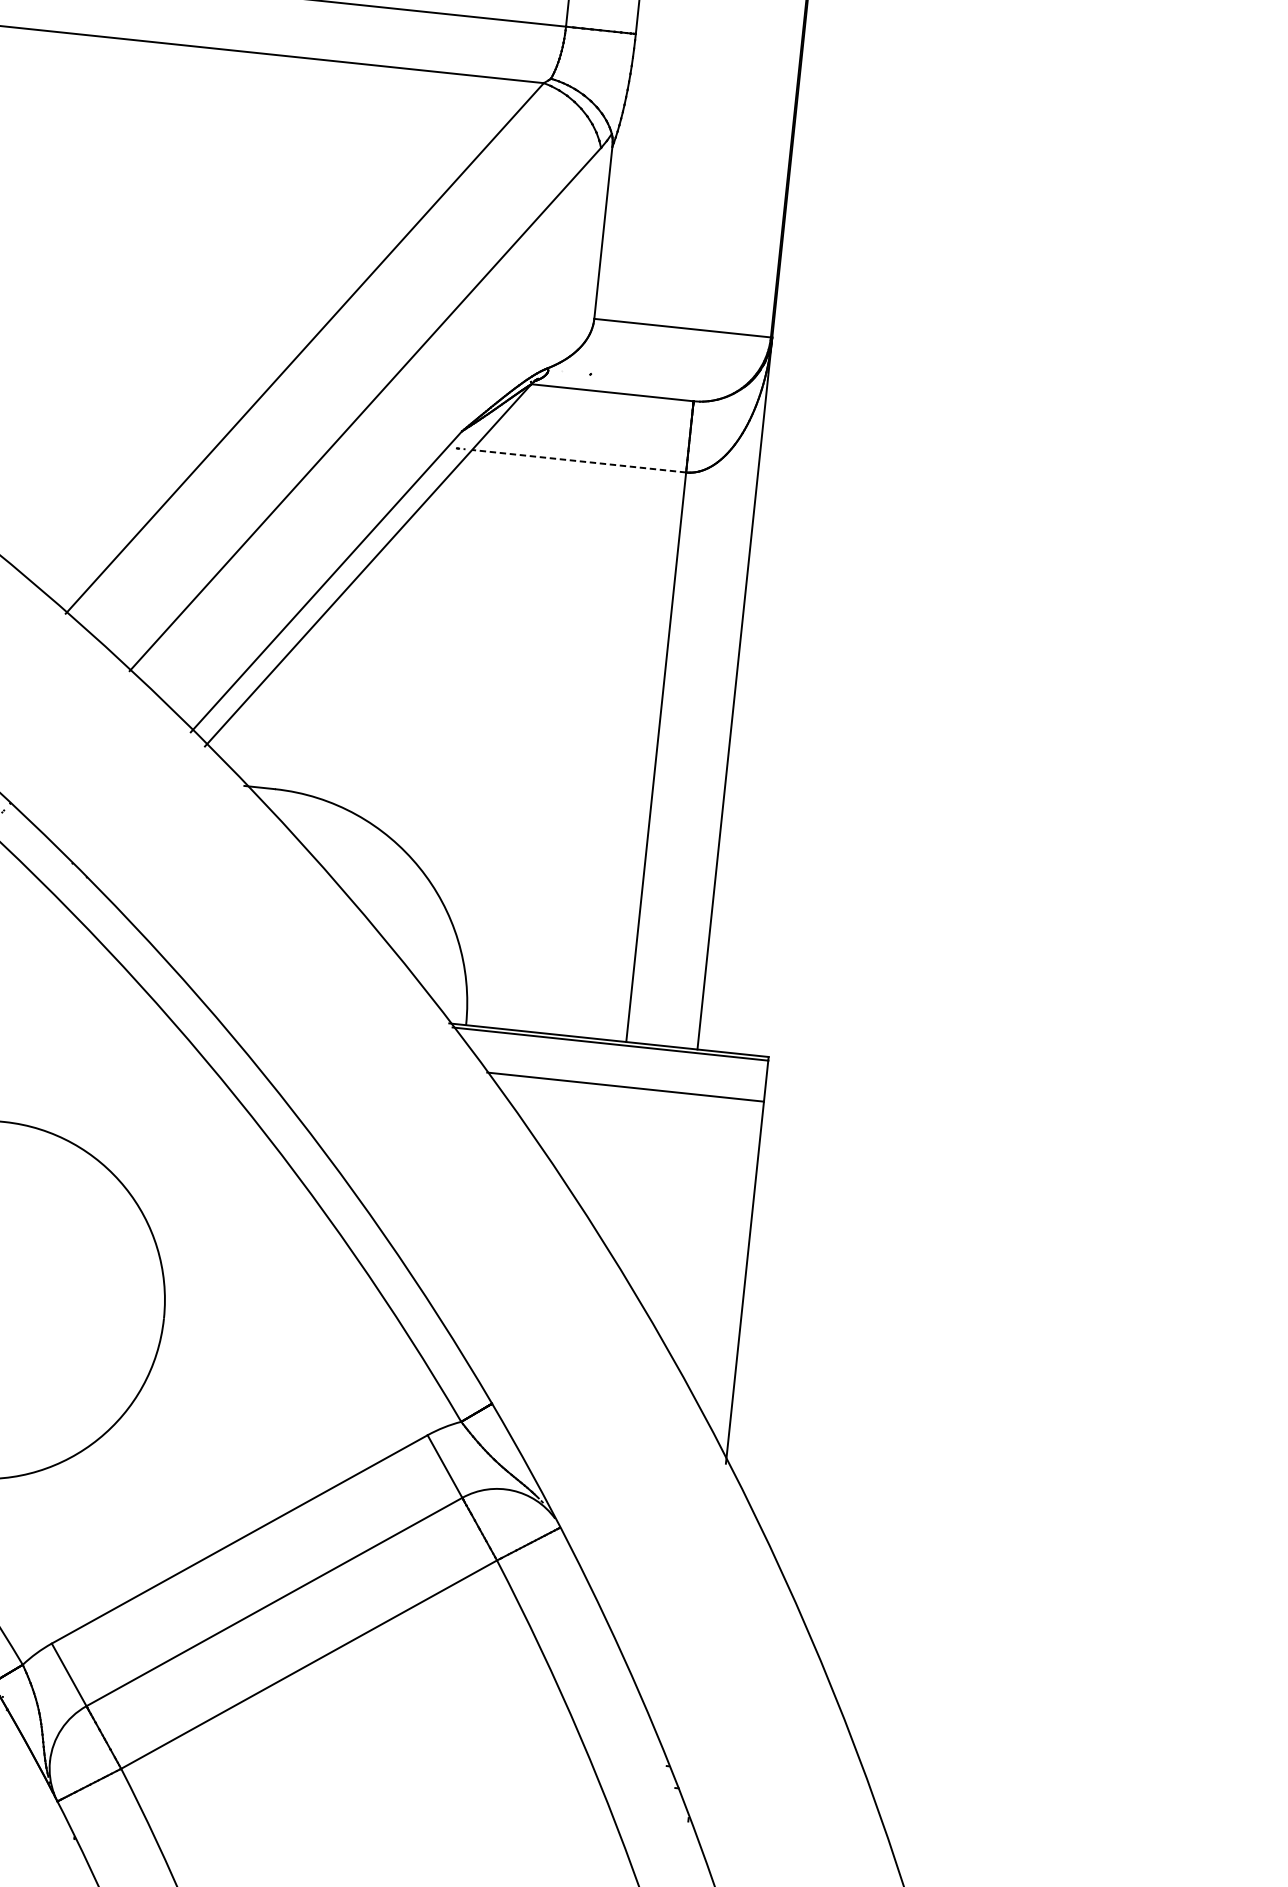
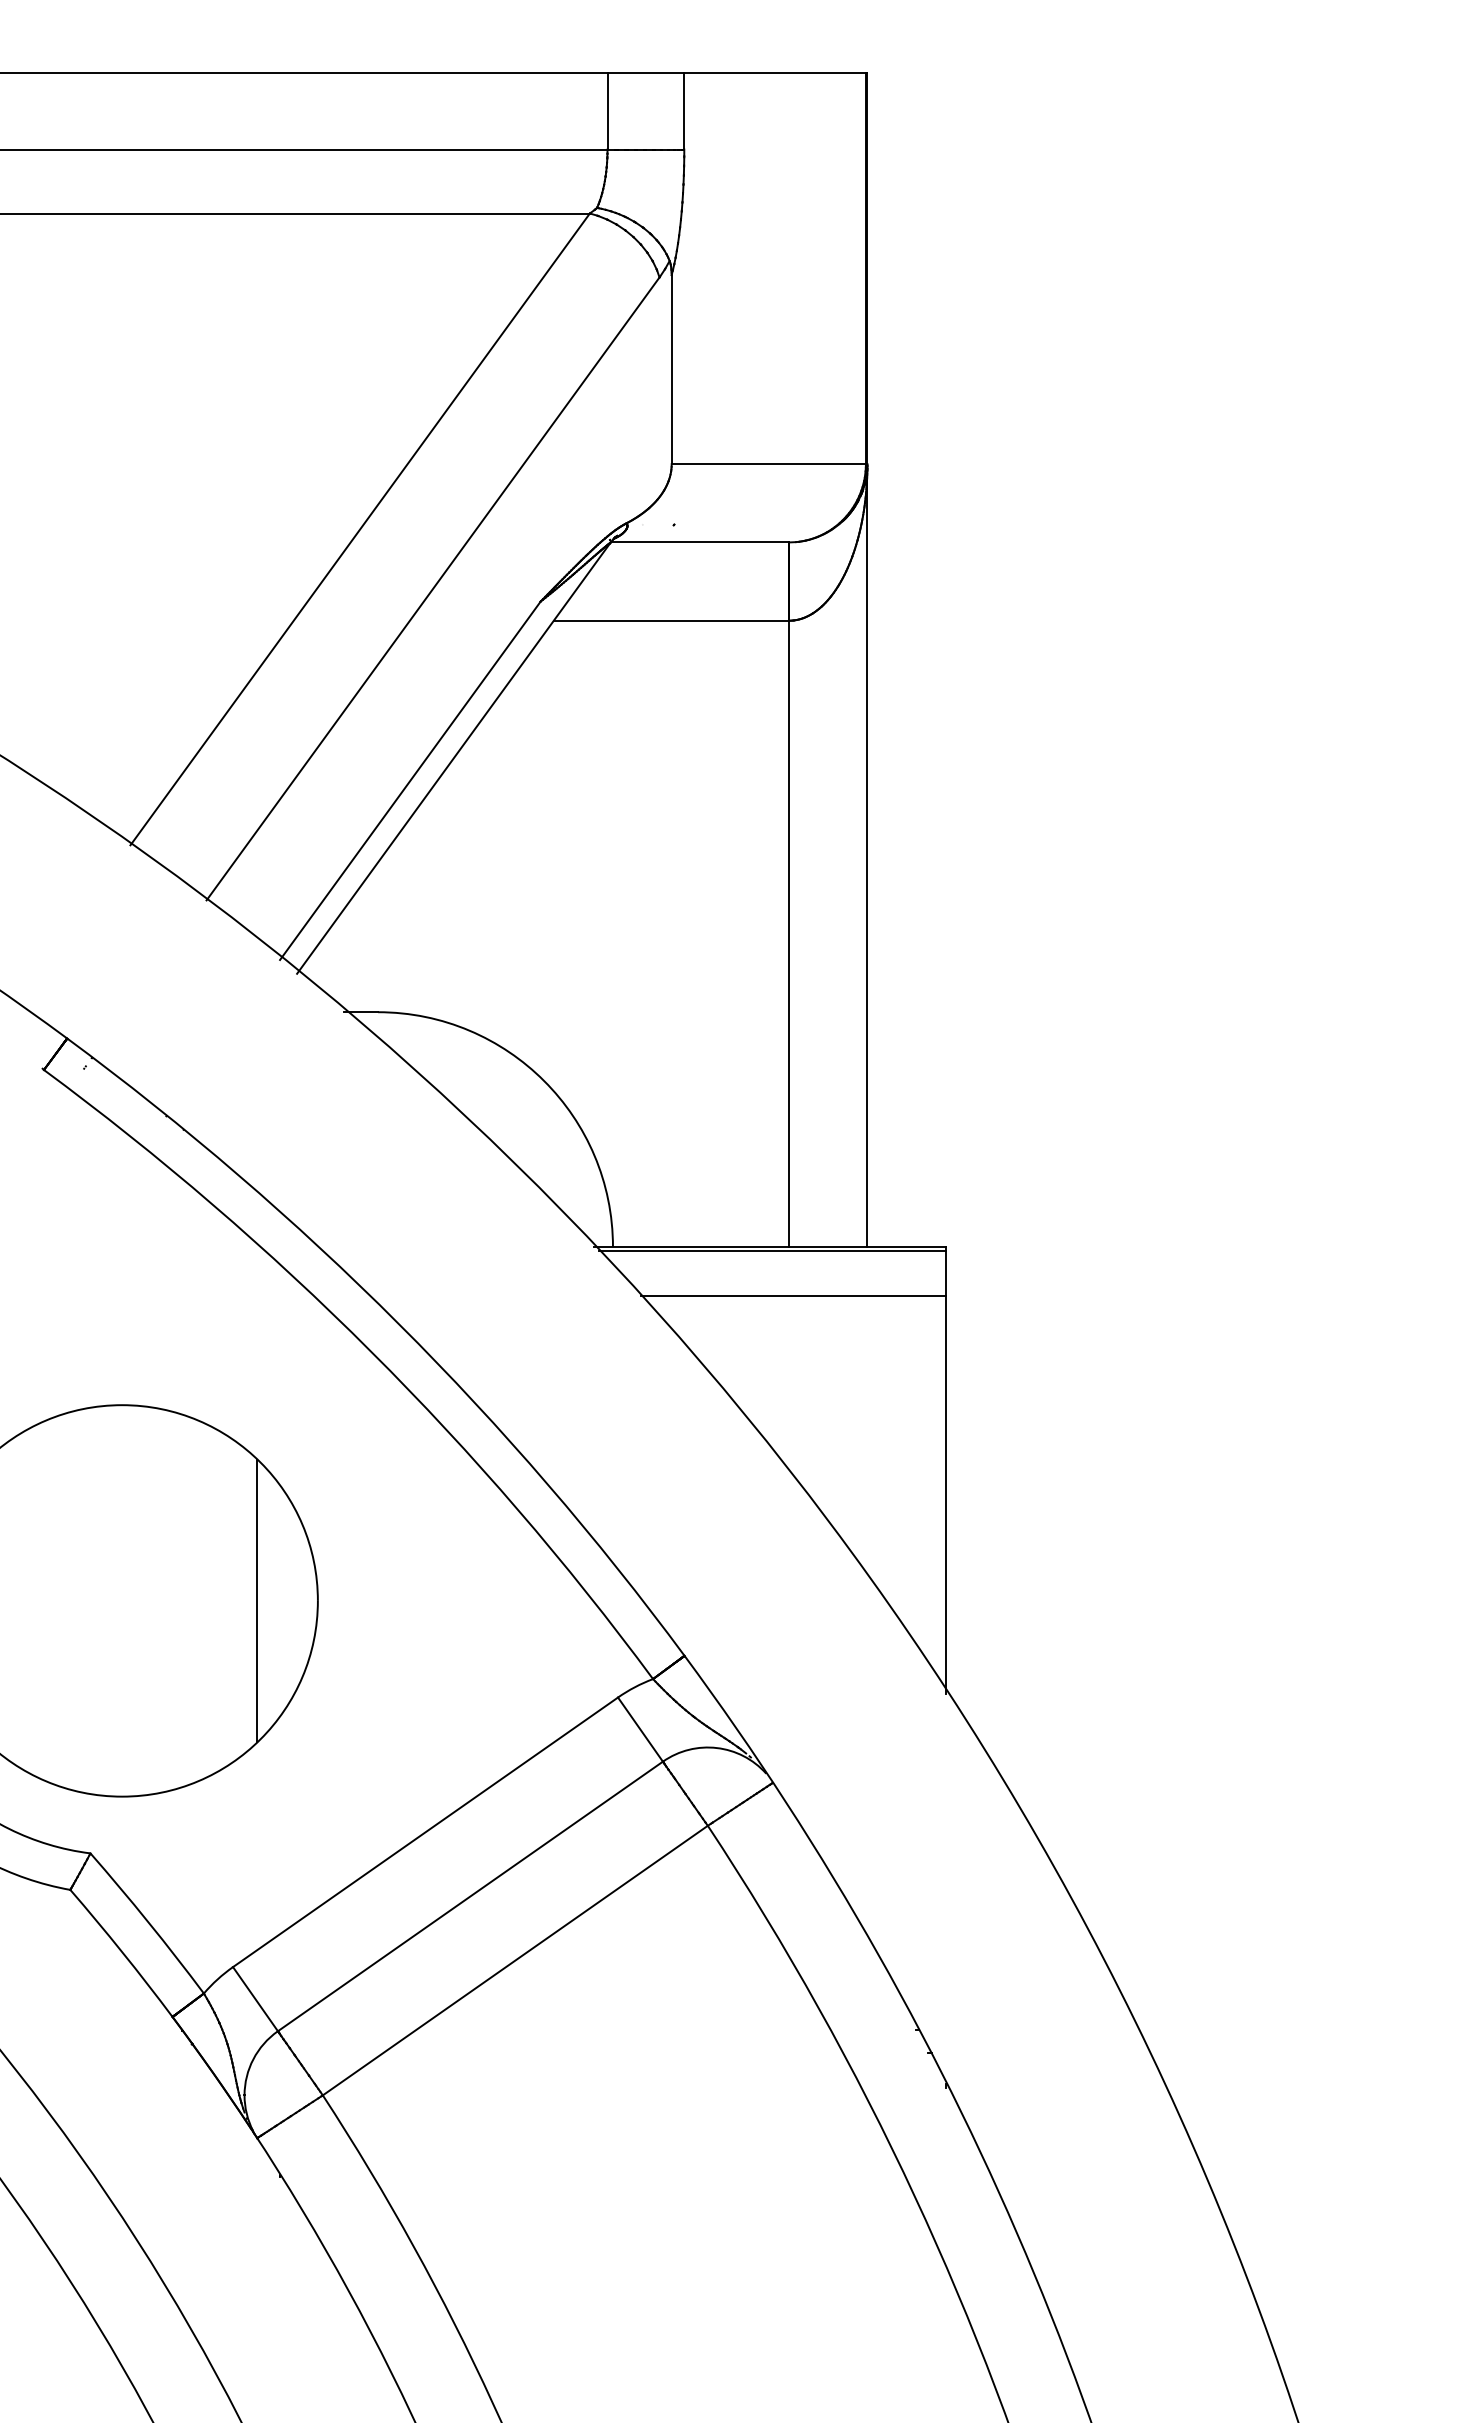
line: (579, 461) -> (671, 620), dashed -> solid
line: (109, 1312) -> (257, 1600), added

